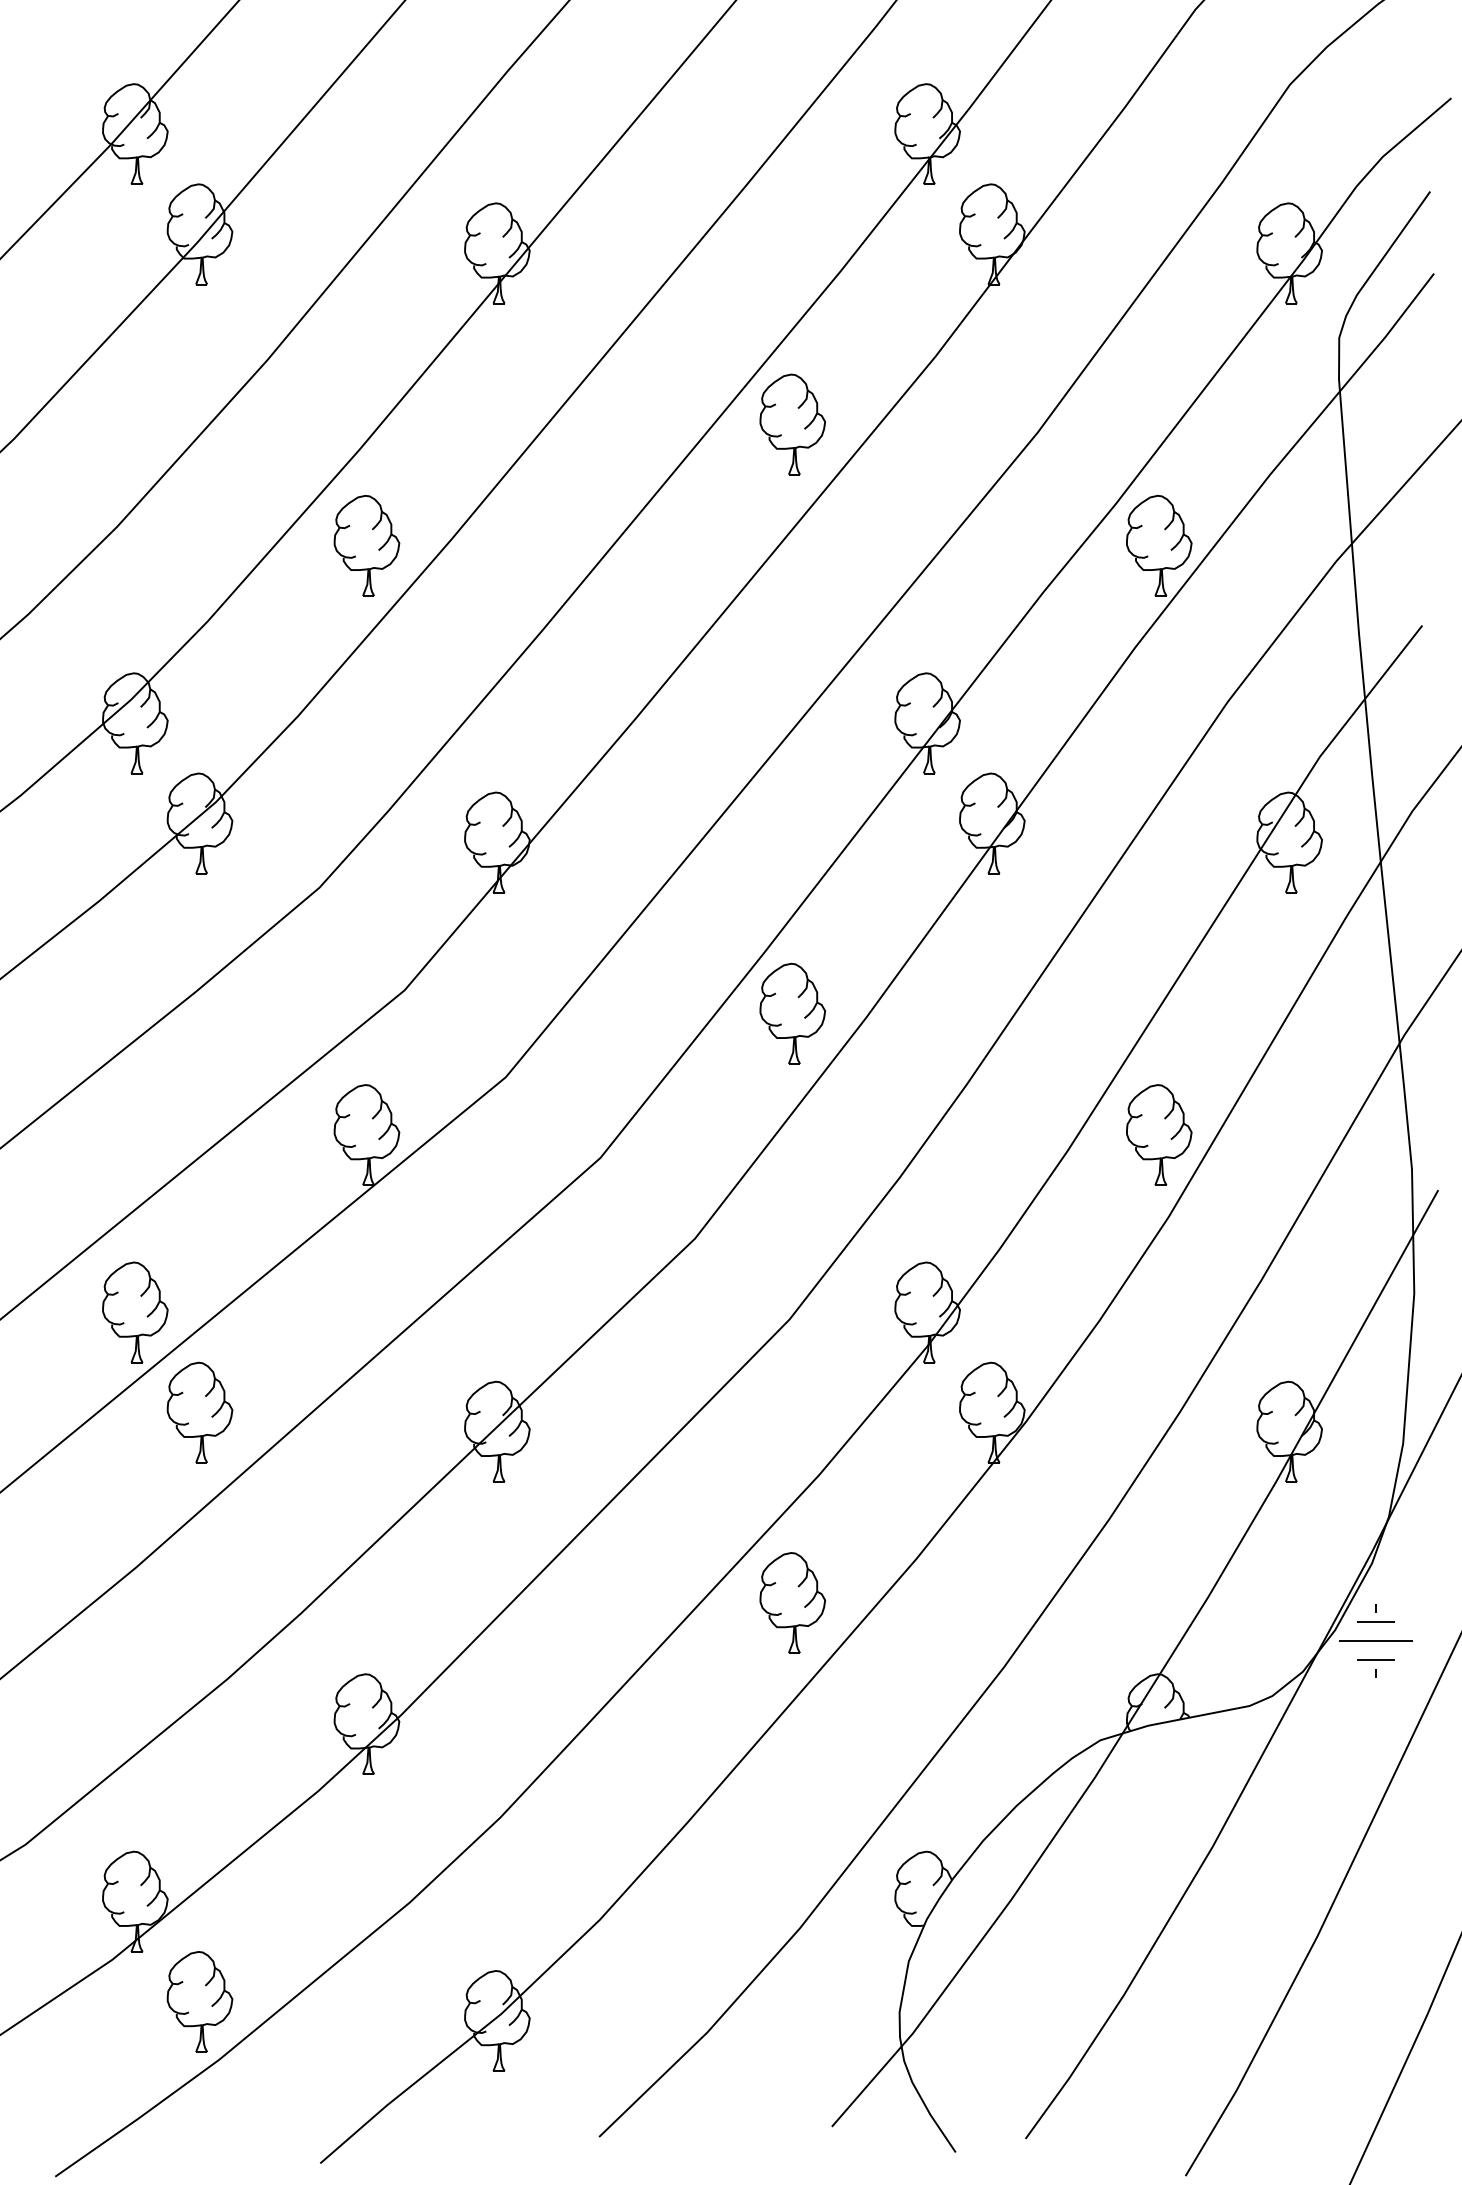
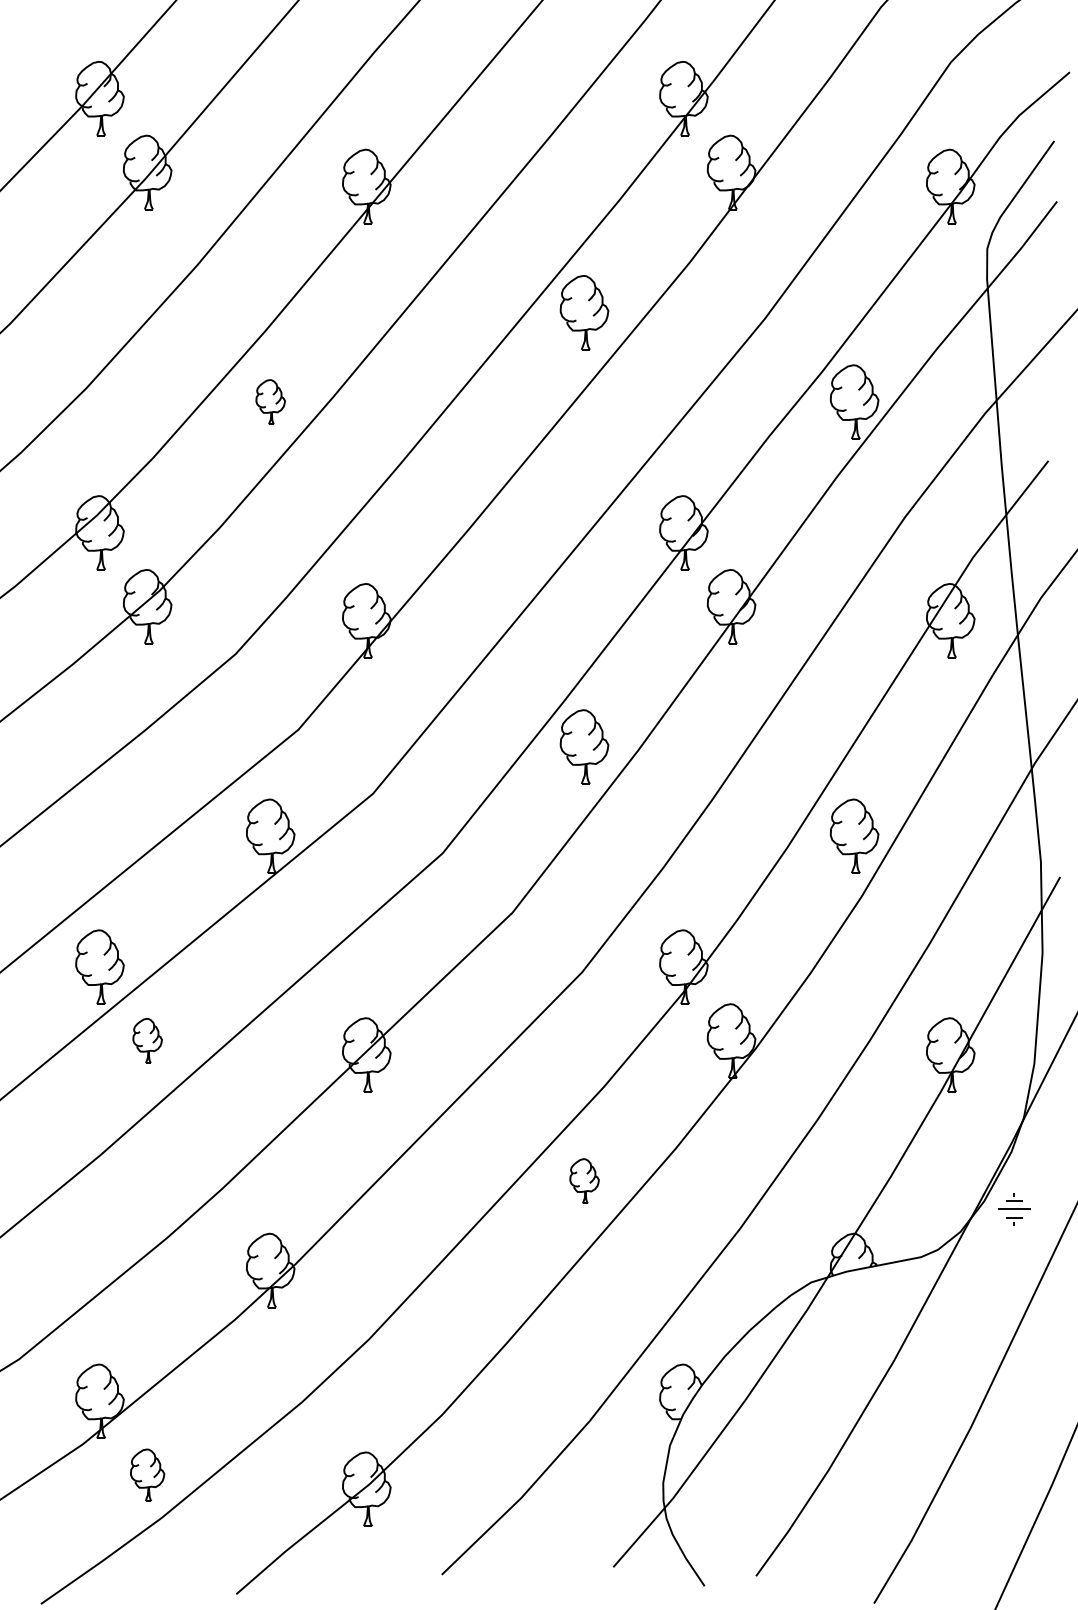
part: (366, 545) -> (270, 401), size x0.6
part: (199, 1412) -> (147, 1040), size x0.6
part: (792, 1602) -> (584, 1180), size x0.6
part: (1375, 1640) -> (1013, 1208), size x0.6
part: (199, 2001) -> (147, 1474), size x0.7

